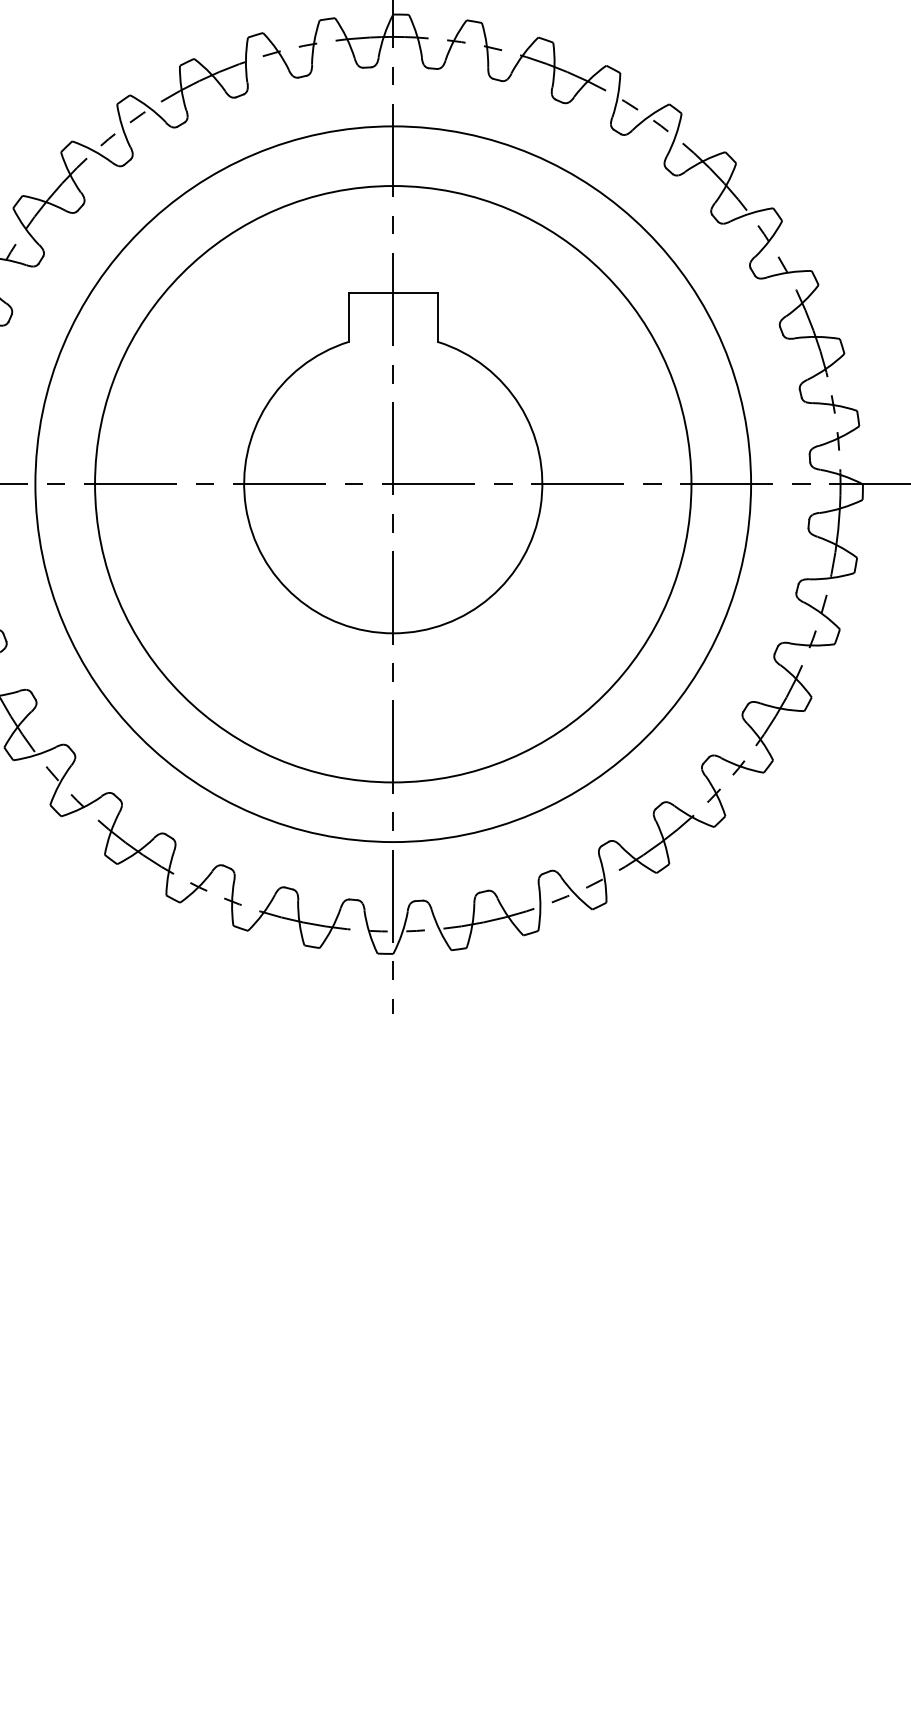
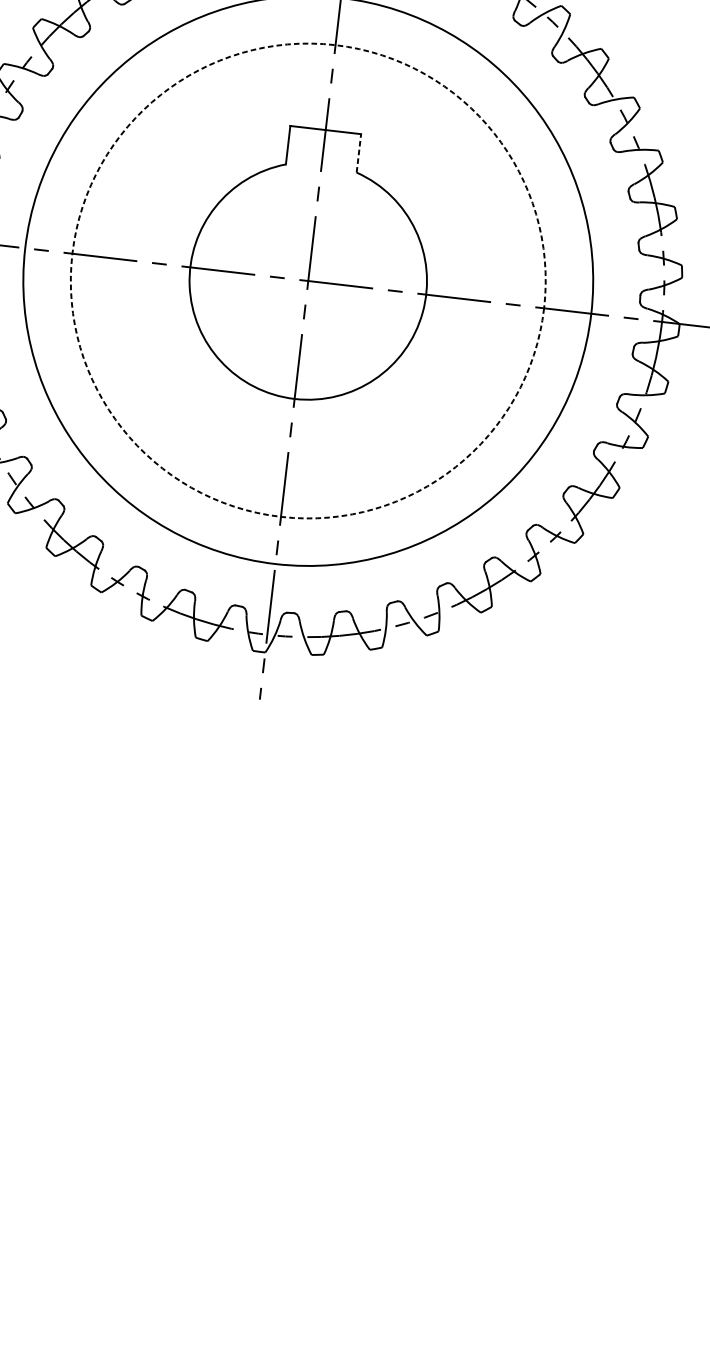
line: (437, 317) -> (358, 153), solid -> dashed
circle: (393, 484) -> (308, 281), solid -> dashed

